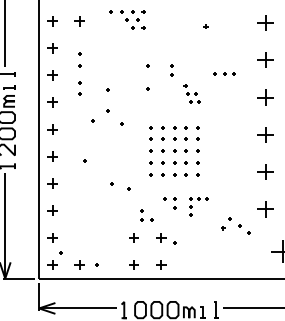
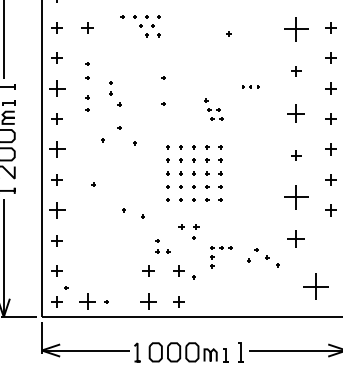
part: (264, 22) -> (295, 29), size x1.4
part: (264, 60) -> (295, 71), size x0.6
part: (171, 70) -> (110, 88), moved
part: (224, 73) -> (250, 86), size x0.7
part: (52, 75) -> (56, 88), size x1.4
part: (52, 129) -> (56, 149), size x1.4
part: (264, 134) -> (295, 155), size x0.6
part: (264, 172) -> (295, 197), size x1.4
part: (52, 183) -> (56, 210), size x1.4
part: (169, 198) -> (188, 226), size x1.4
part: (192, 206) -> (214, 257), moved
part: (79, 264) -> (87, 301), size x1.4
part: (134, 264) -> (148, 301), size x1.4

